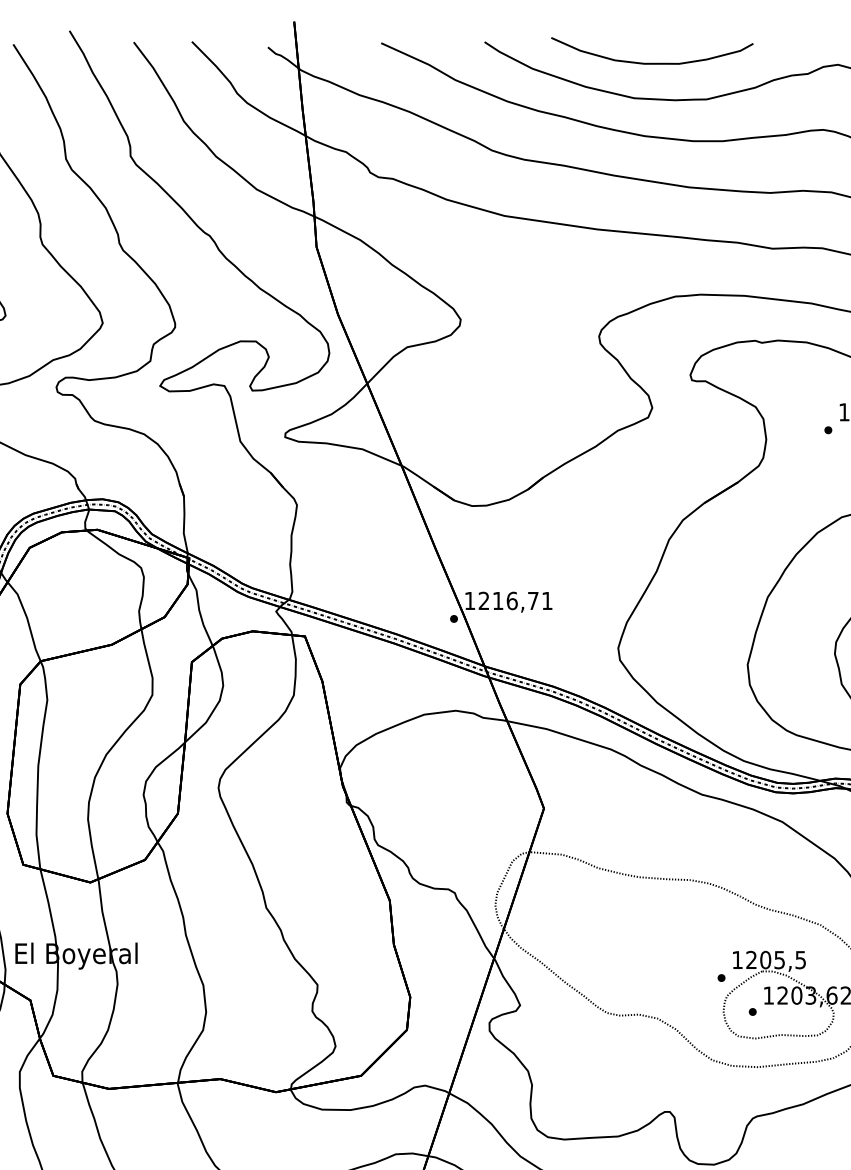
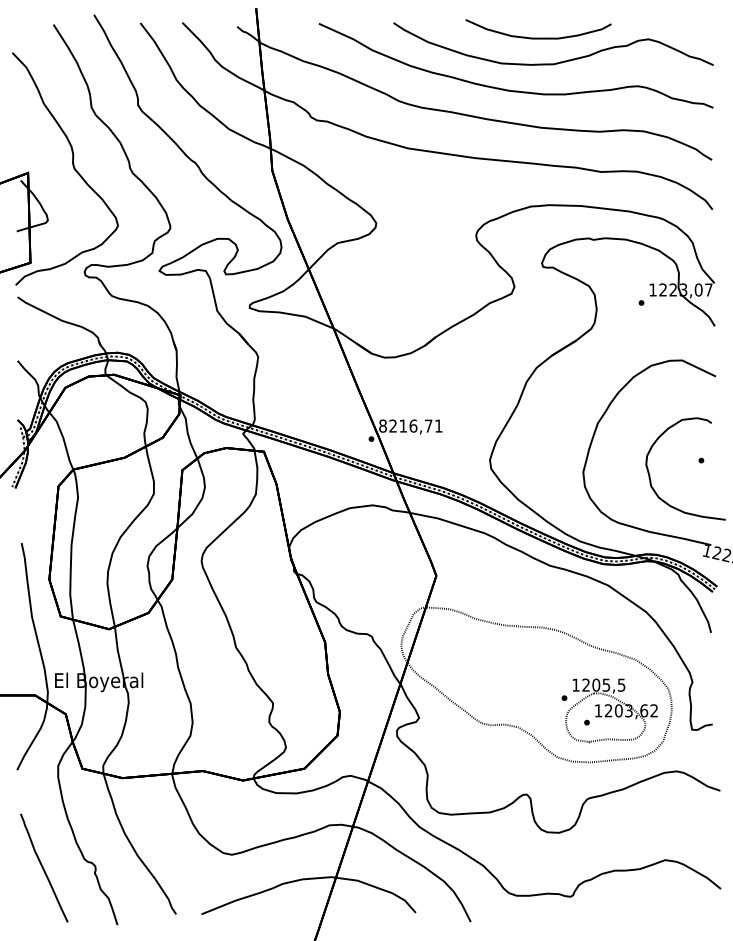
curve: (652, 62) -> (538, 37), moved
text: (469, 600) -> (382, 425), 1216,71 -> 8216,71

